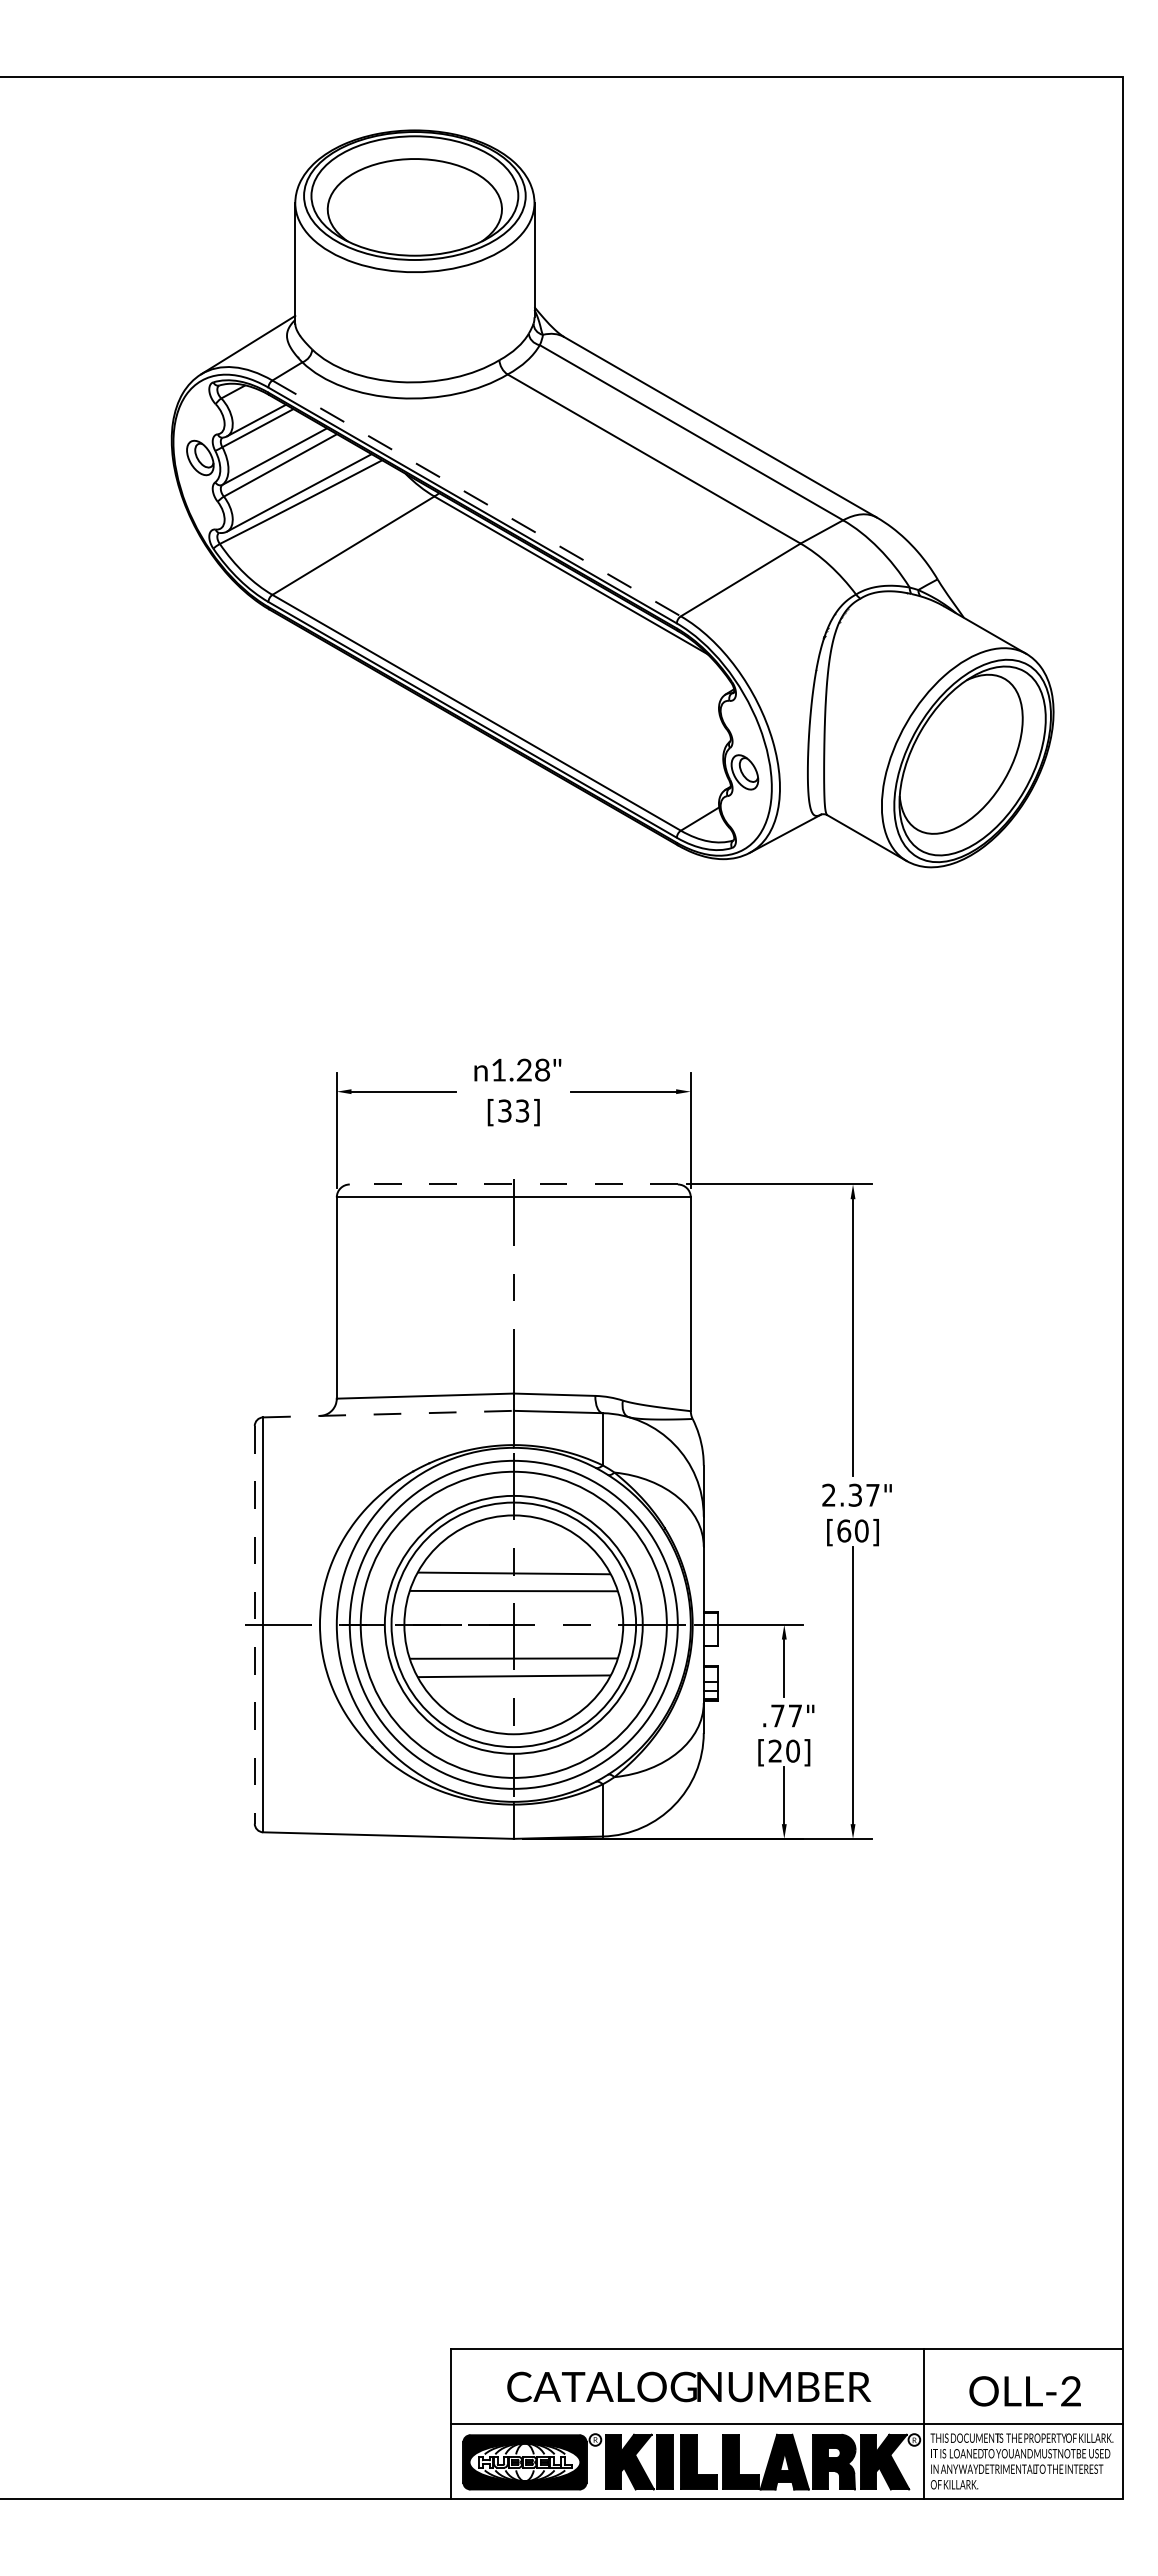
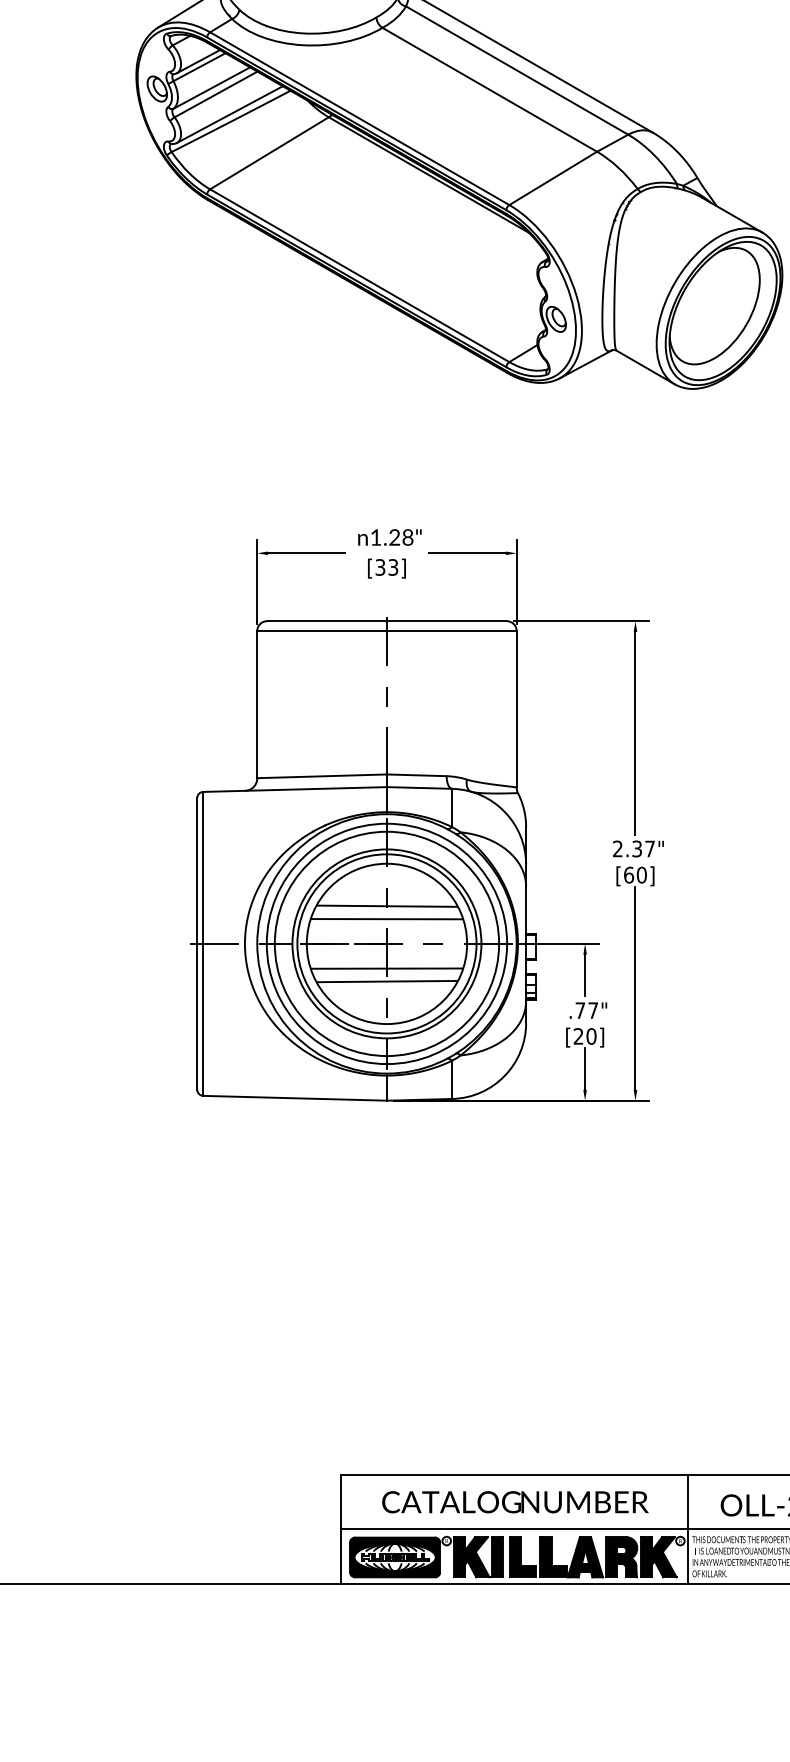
line: (476, 498) -> (359, 118), dashed -> solid
line: (513, 1184) -> (386, 621), dashed -> solid
line: (388, 1414) -> (295, 789), dashed -> solid
line: (254, 1624) -> (196, 943), dashed -> solid

